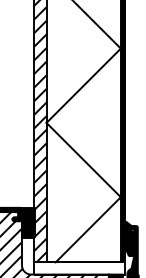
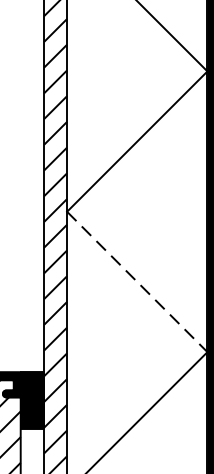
line: (83, 160) -> (136, 282), solid -> dashed

